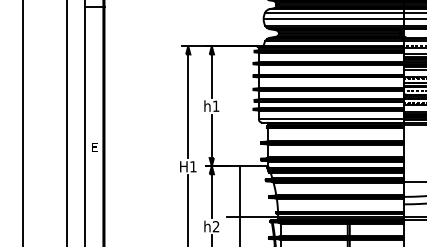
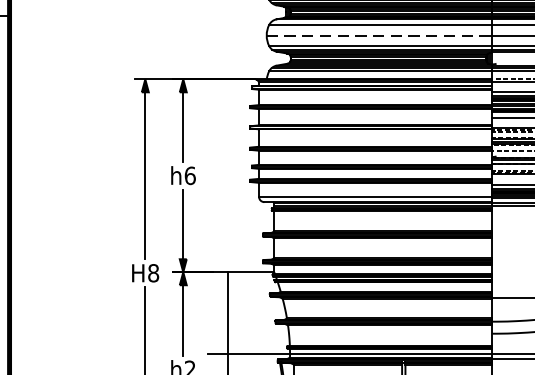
line: (334, 19) -> (380, 36), solid -> dashed
text: (215, 105) -> (189, 174), h1 -> h6
text: (193, 166) -> (153, 272), H1 -> H8

